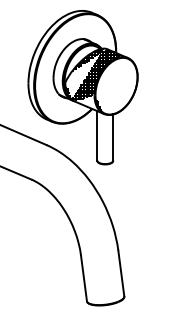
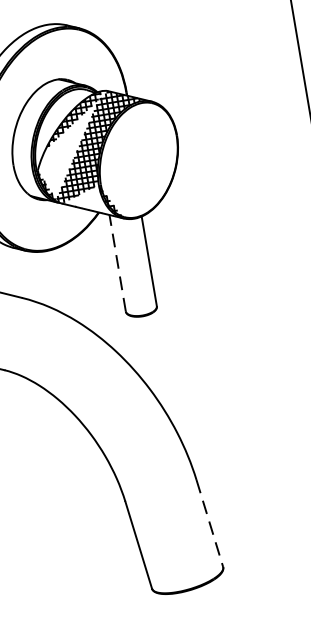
line: (97, 135) -> (117, 262), solid -> dashed
line: (121, 274) -> (210, 525), solid -> dashed

